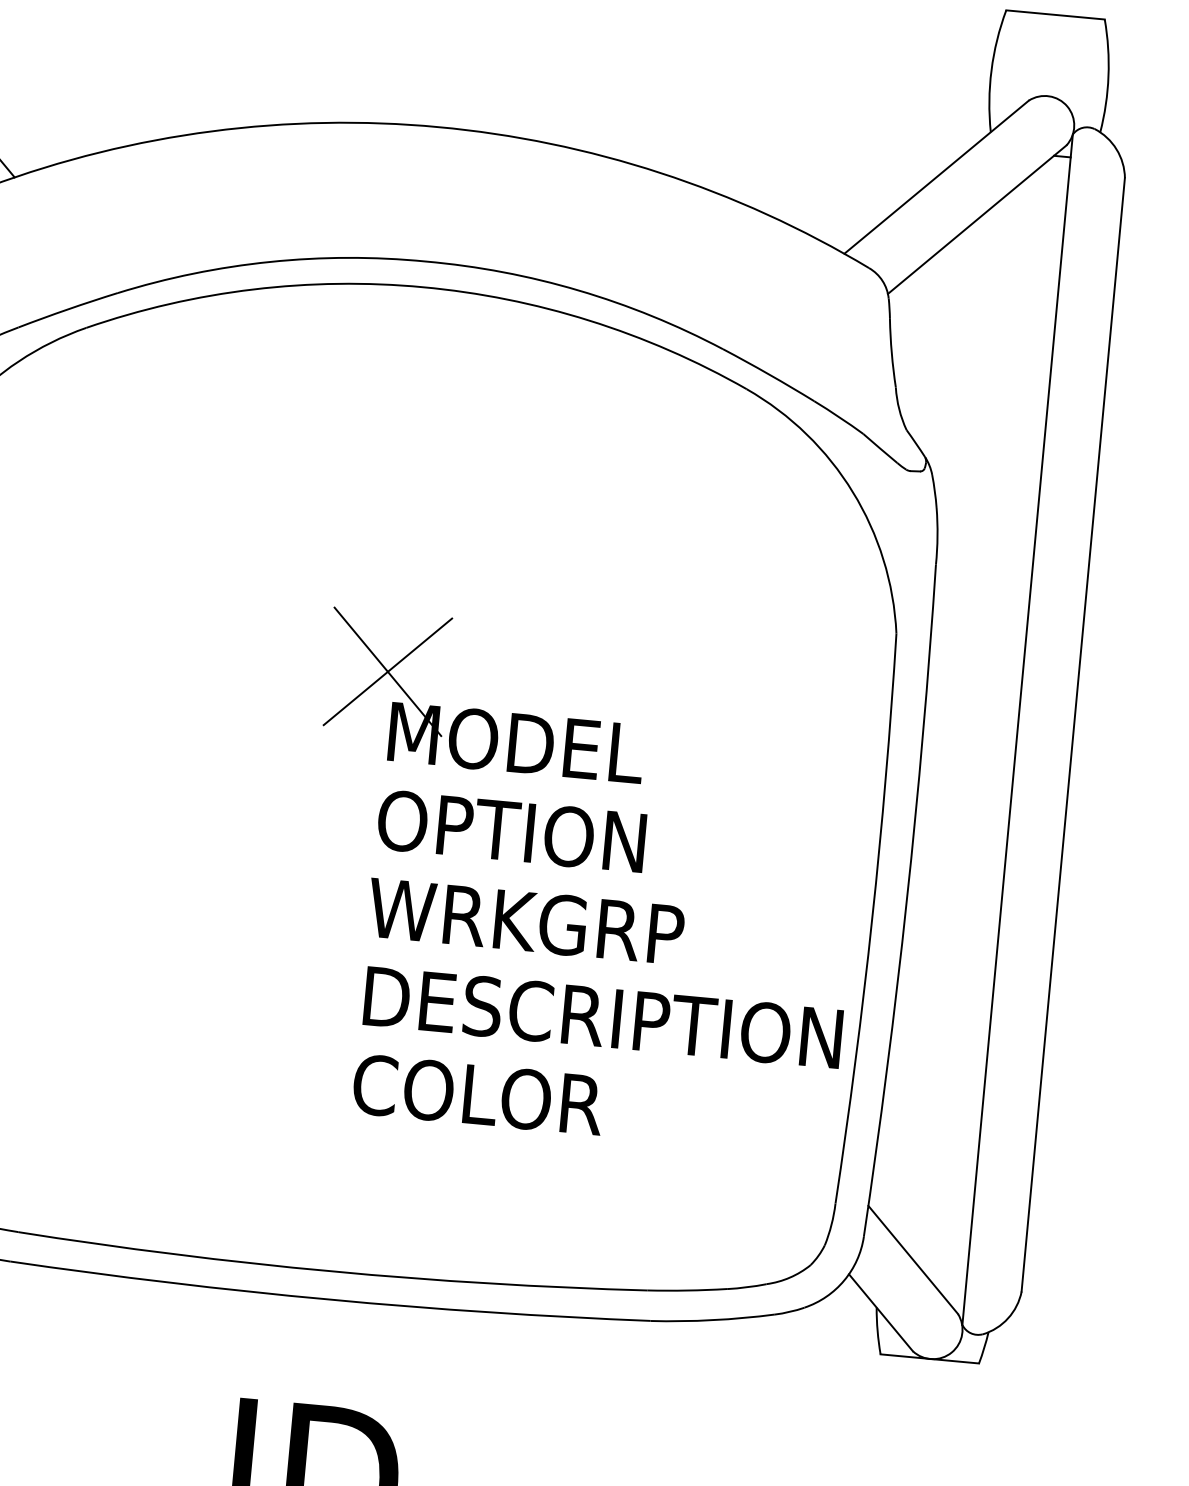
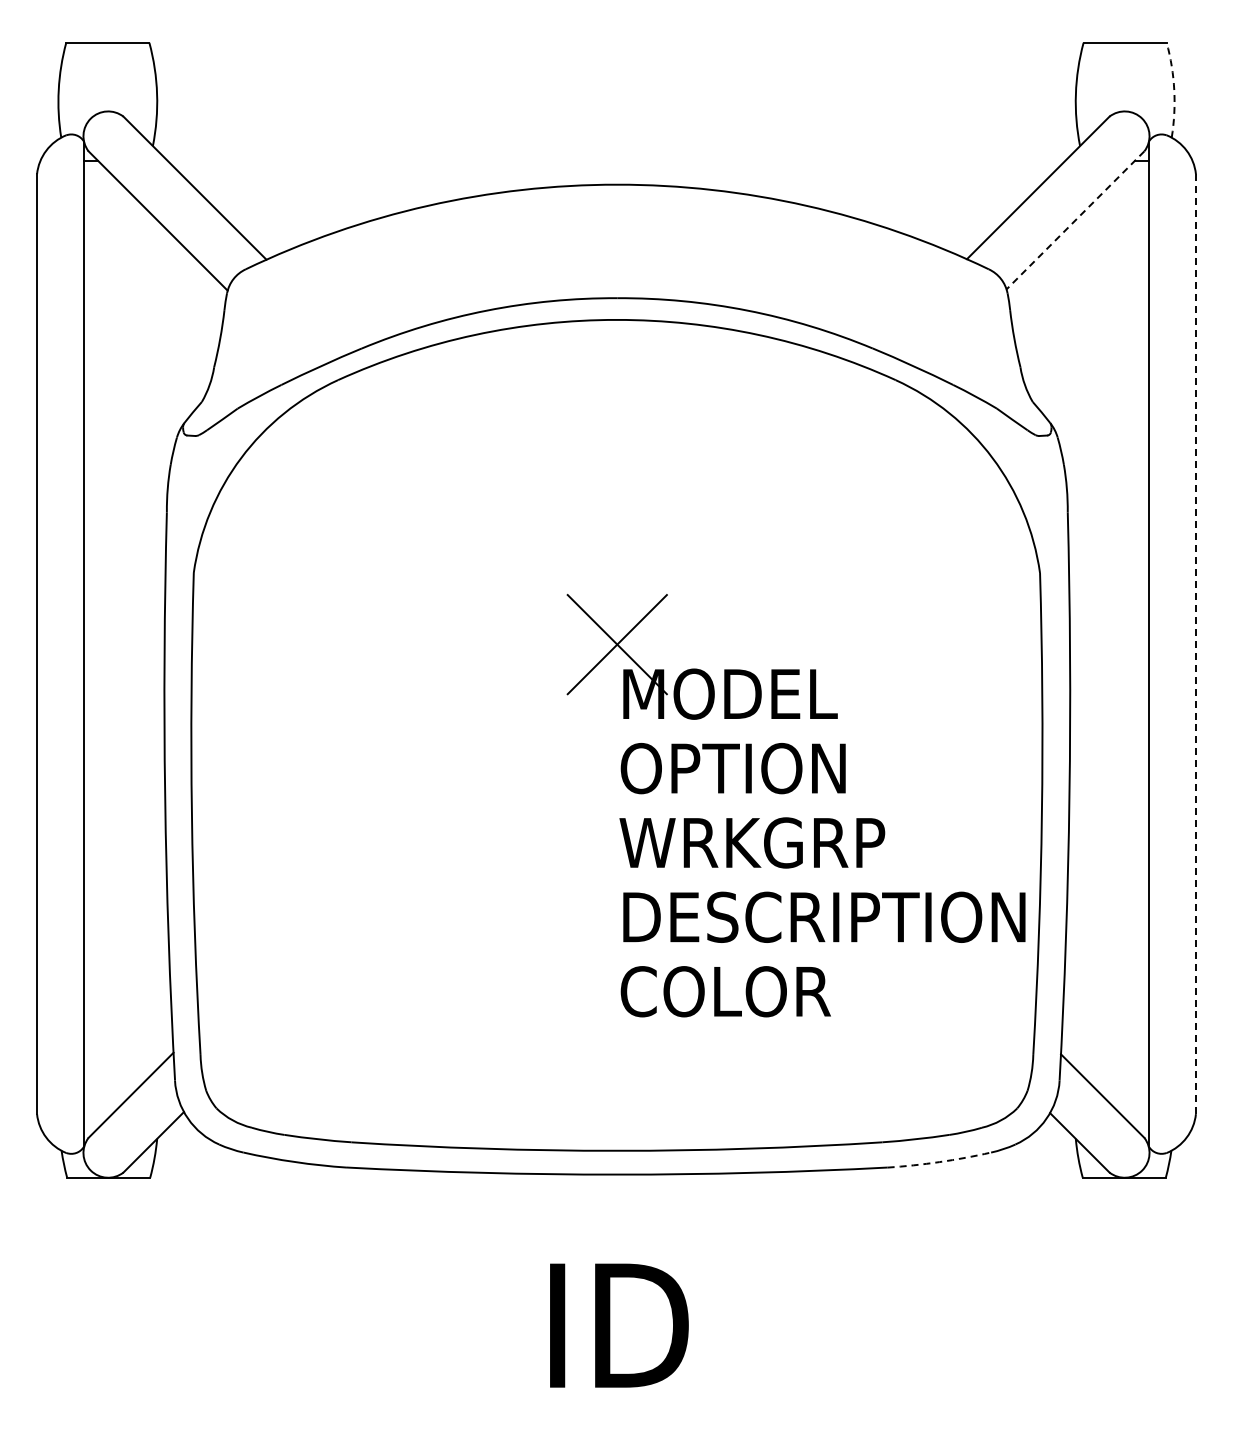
arc: (1108, 76) -> (1174, 90), solid -> dashed
line: (977, 219) -> (1075, 220), solid -> dashed
line: (1072, 735) -> (1195, 644), solid -> dashed
arc: (712, 1320) -> (939, 1162), solid -> dashed

